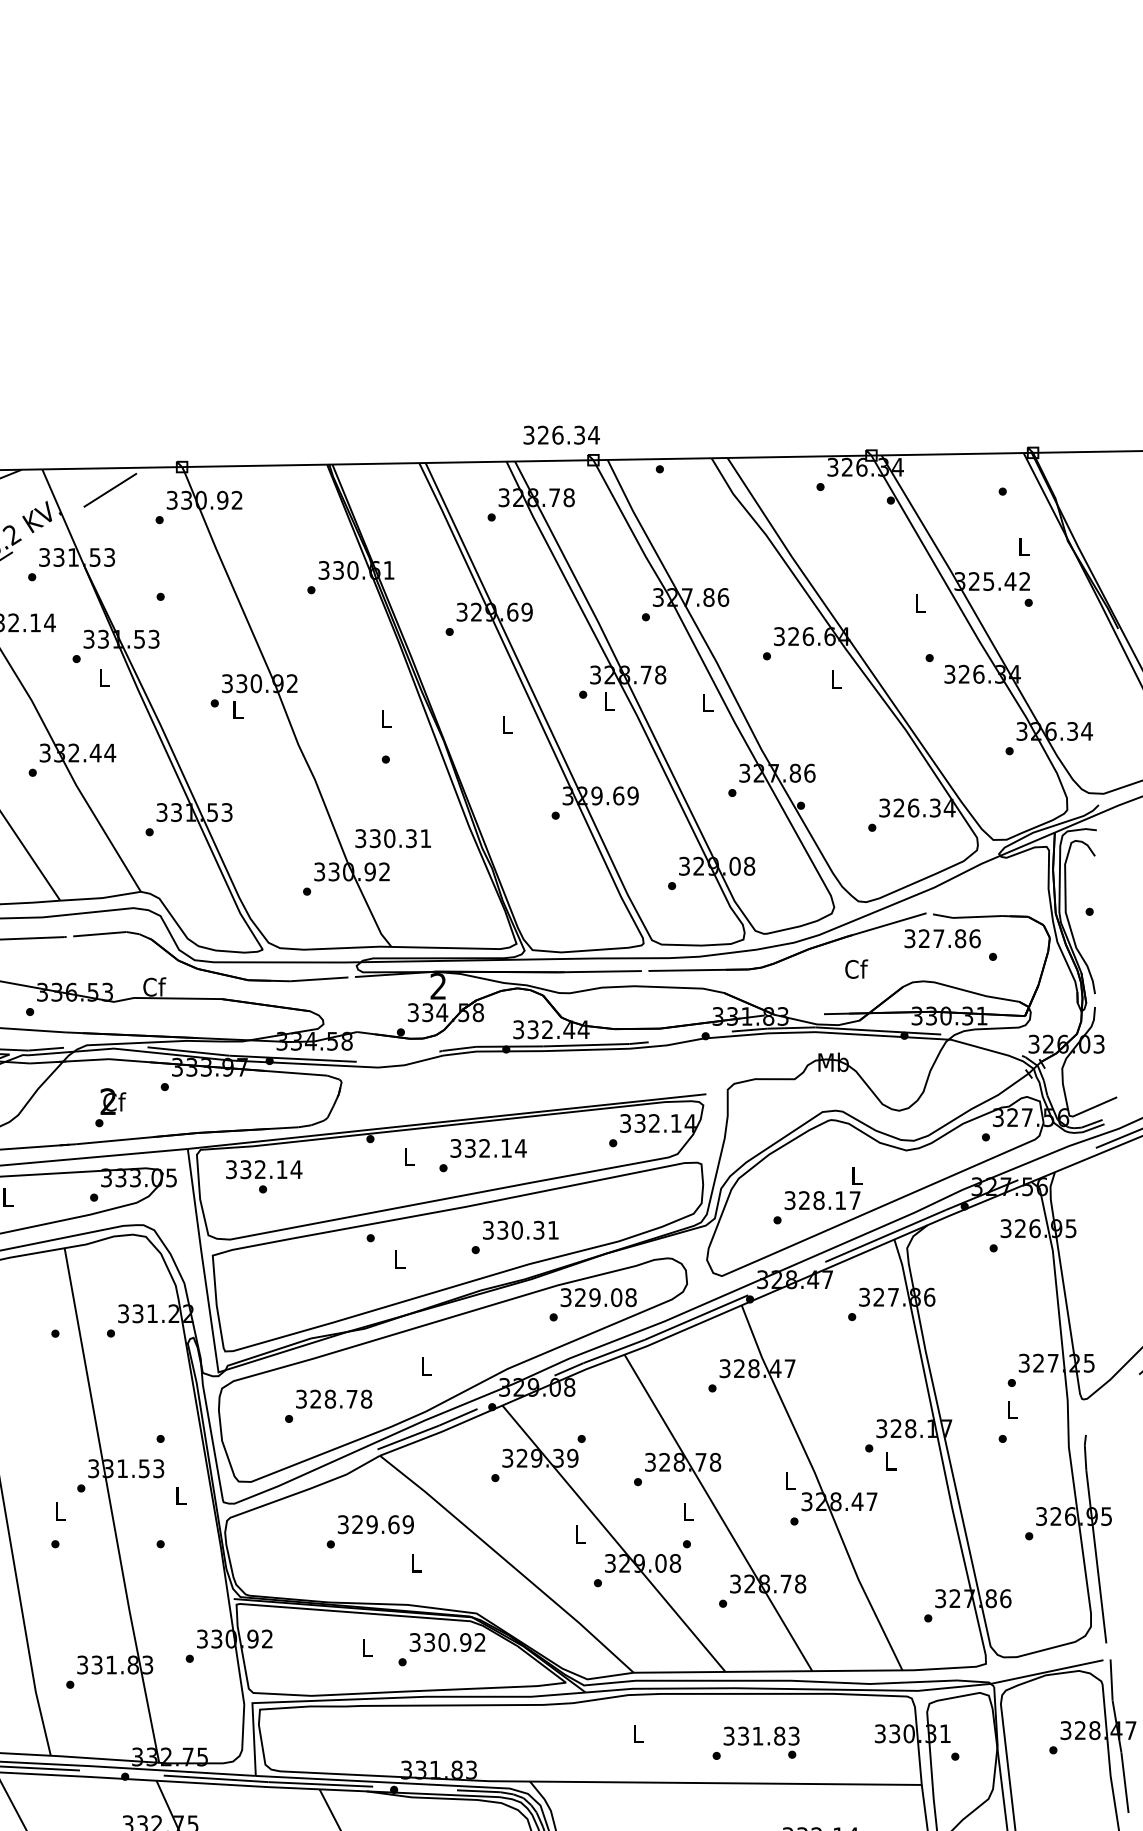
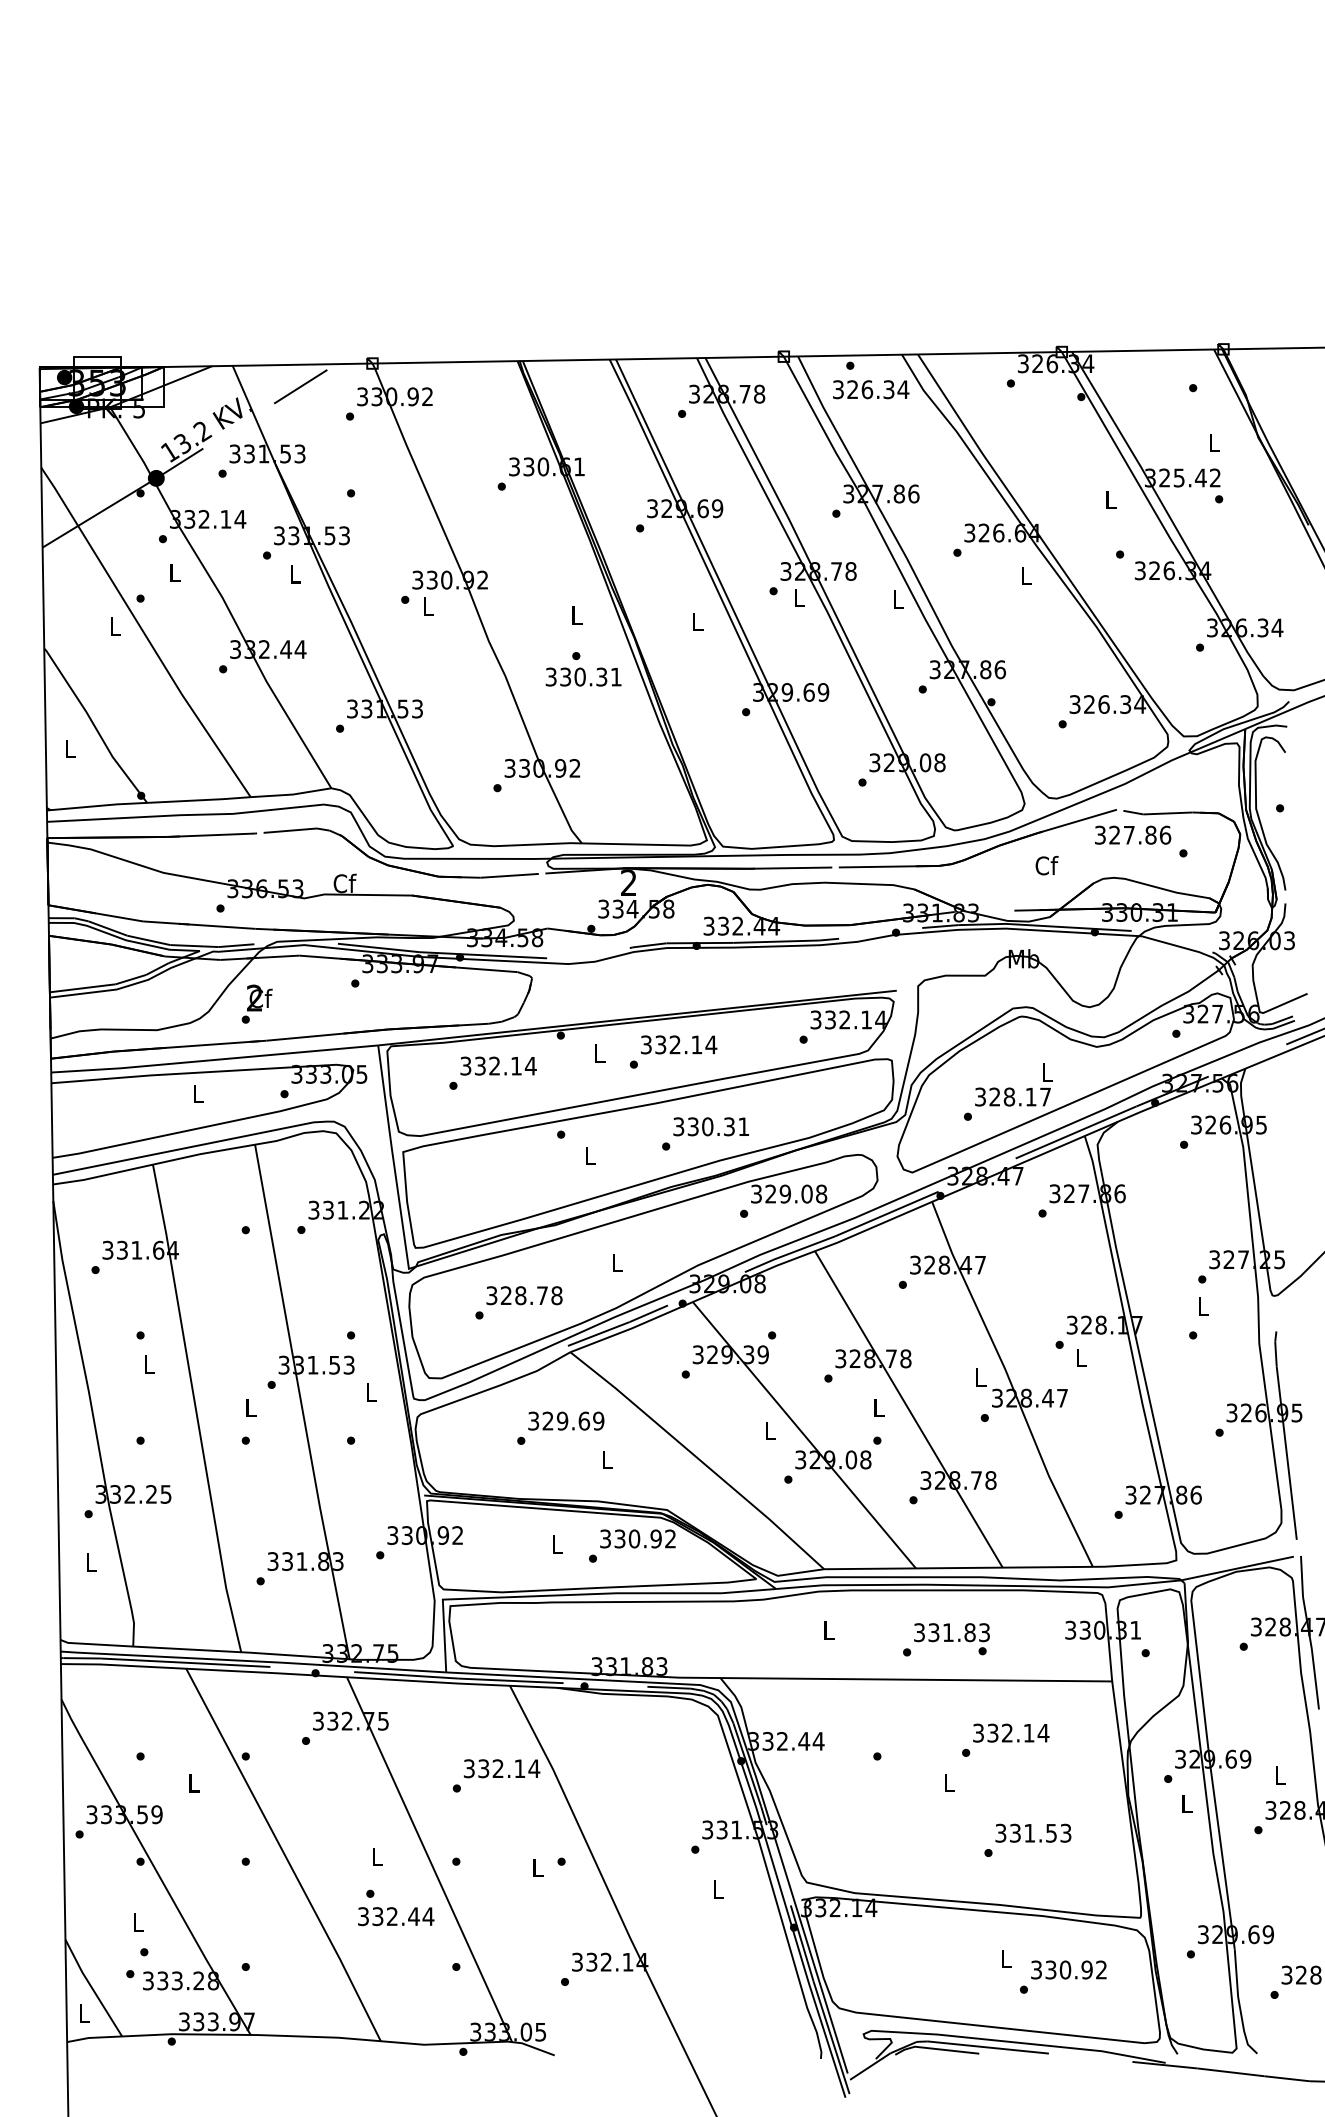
text: (562, 435) -> (871, 389), moved
text: (393, 838) -> (583, 676), moved
text: (110, 1107) -> (256, 1003), moved
text: (264, 1169) -> (498, 1065), moved

